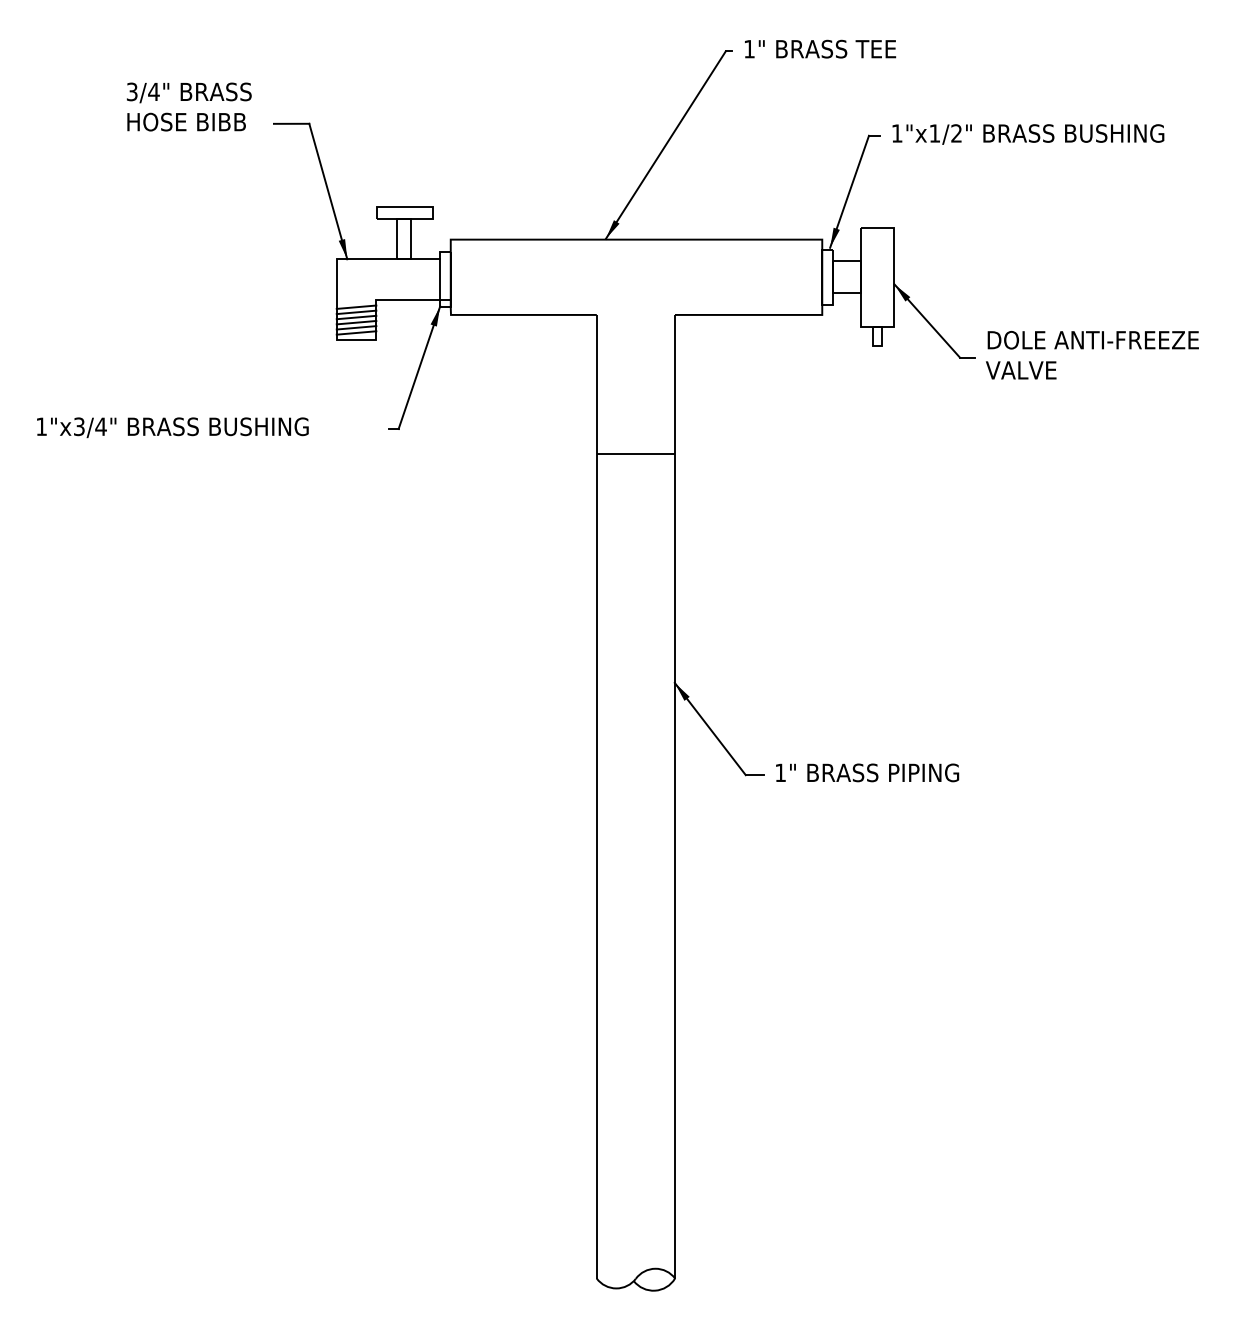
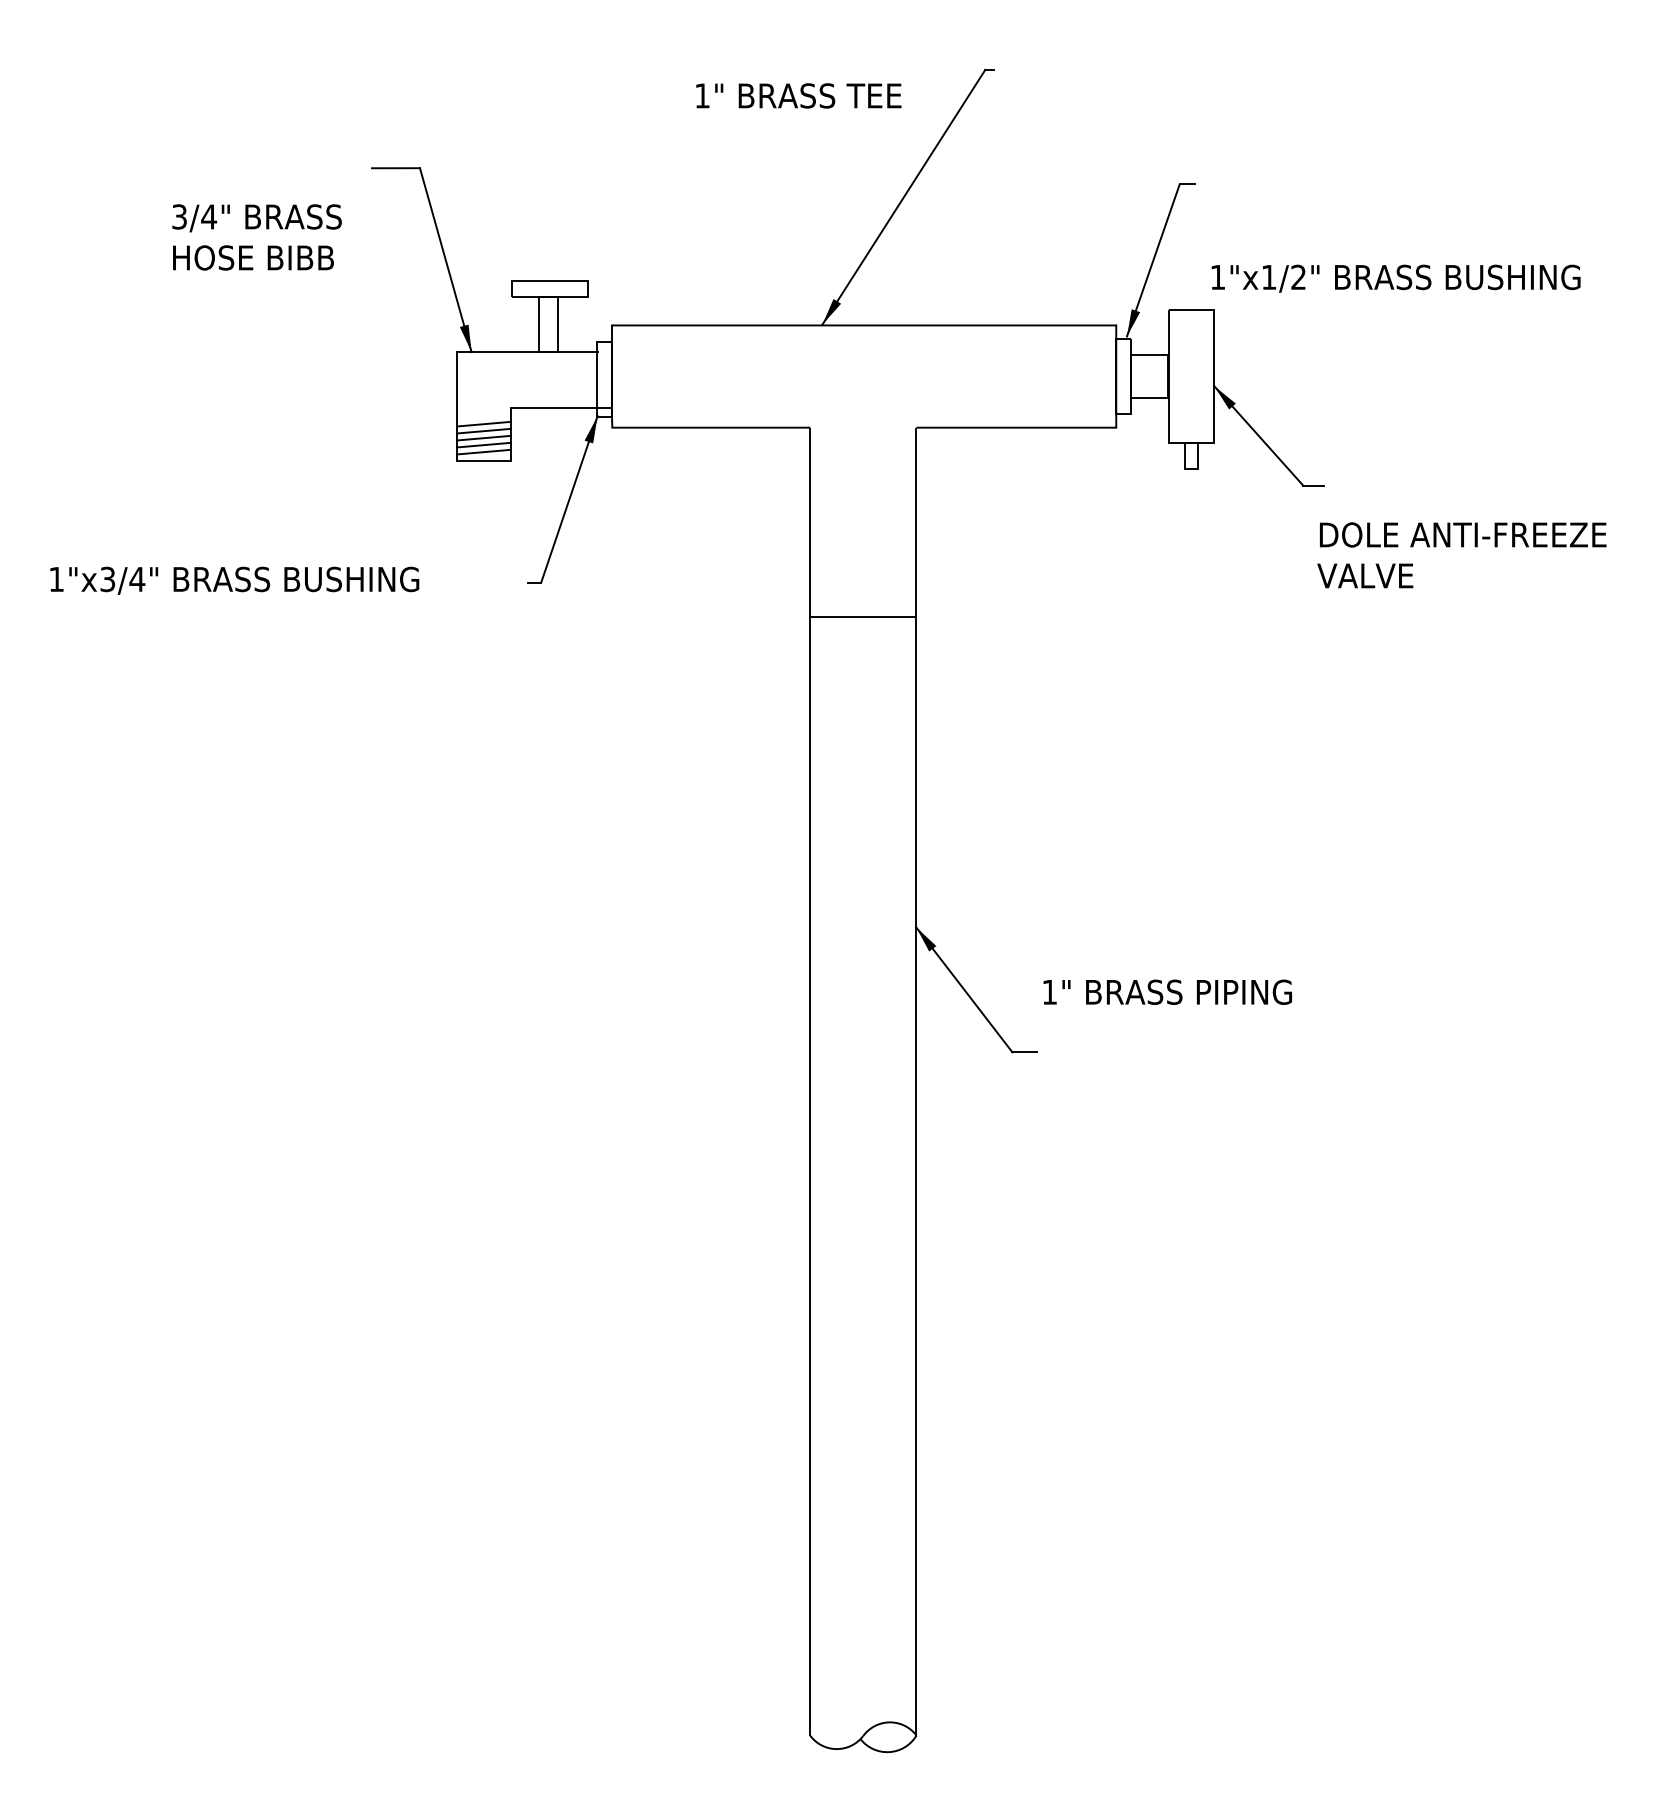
text: (820, 48) -> (798, 95), moved
text: (188, 107) -> (256, 237), moved
text: (1027, 134) -> (1395, 278), moved
line: (356, 306) -> (483, 416), removed
text: (1092, 355) -> (1461, 555), moved
text: (867, 772) -> (1167, 991), moved

